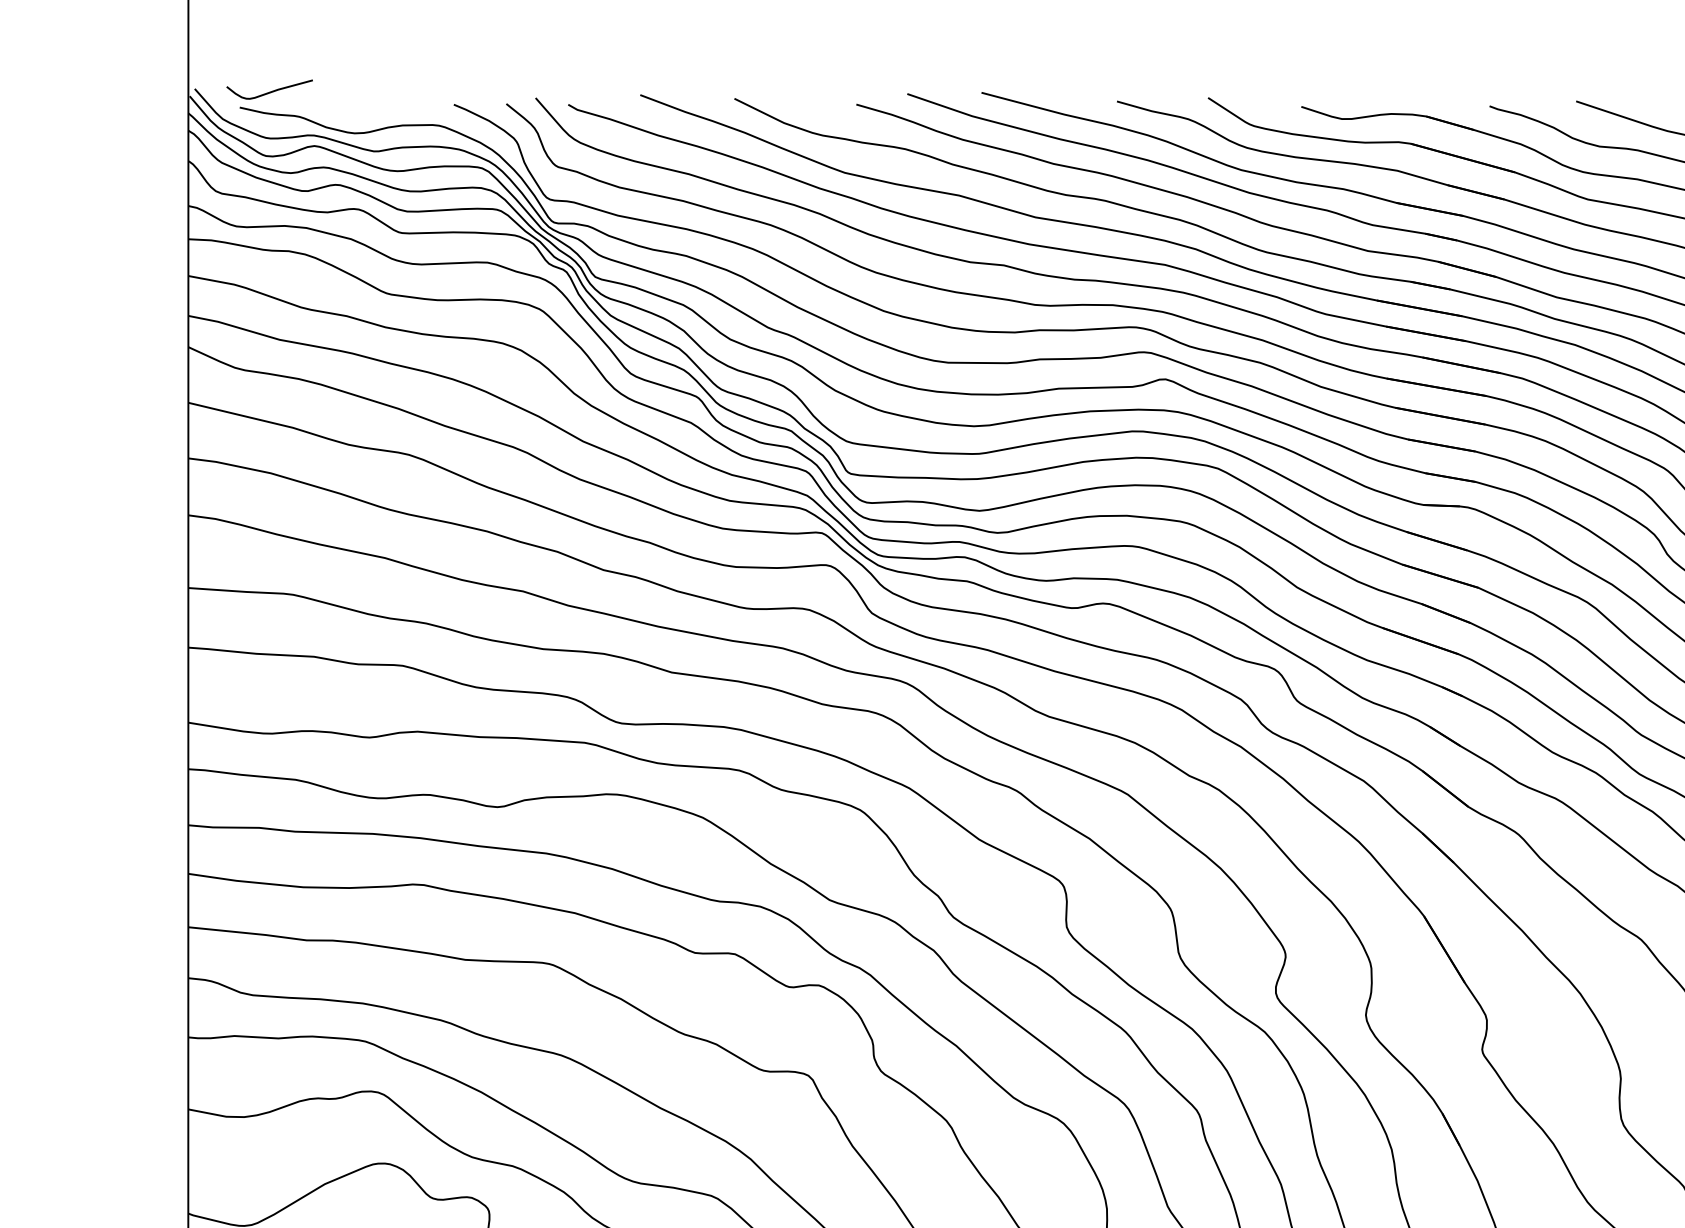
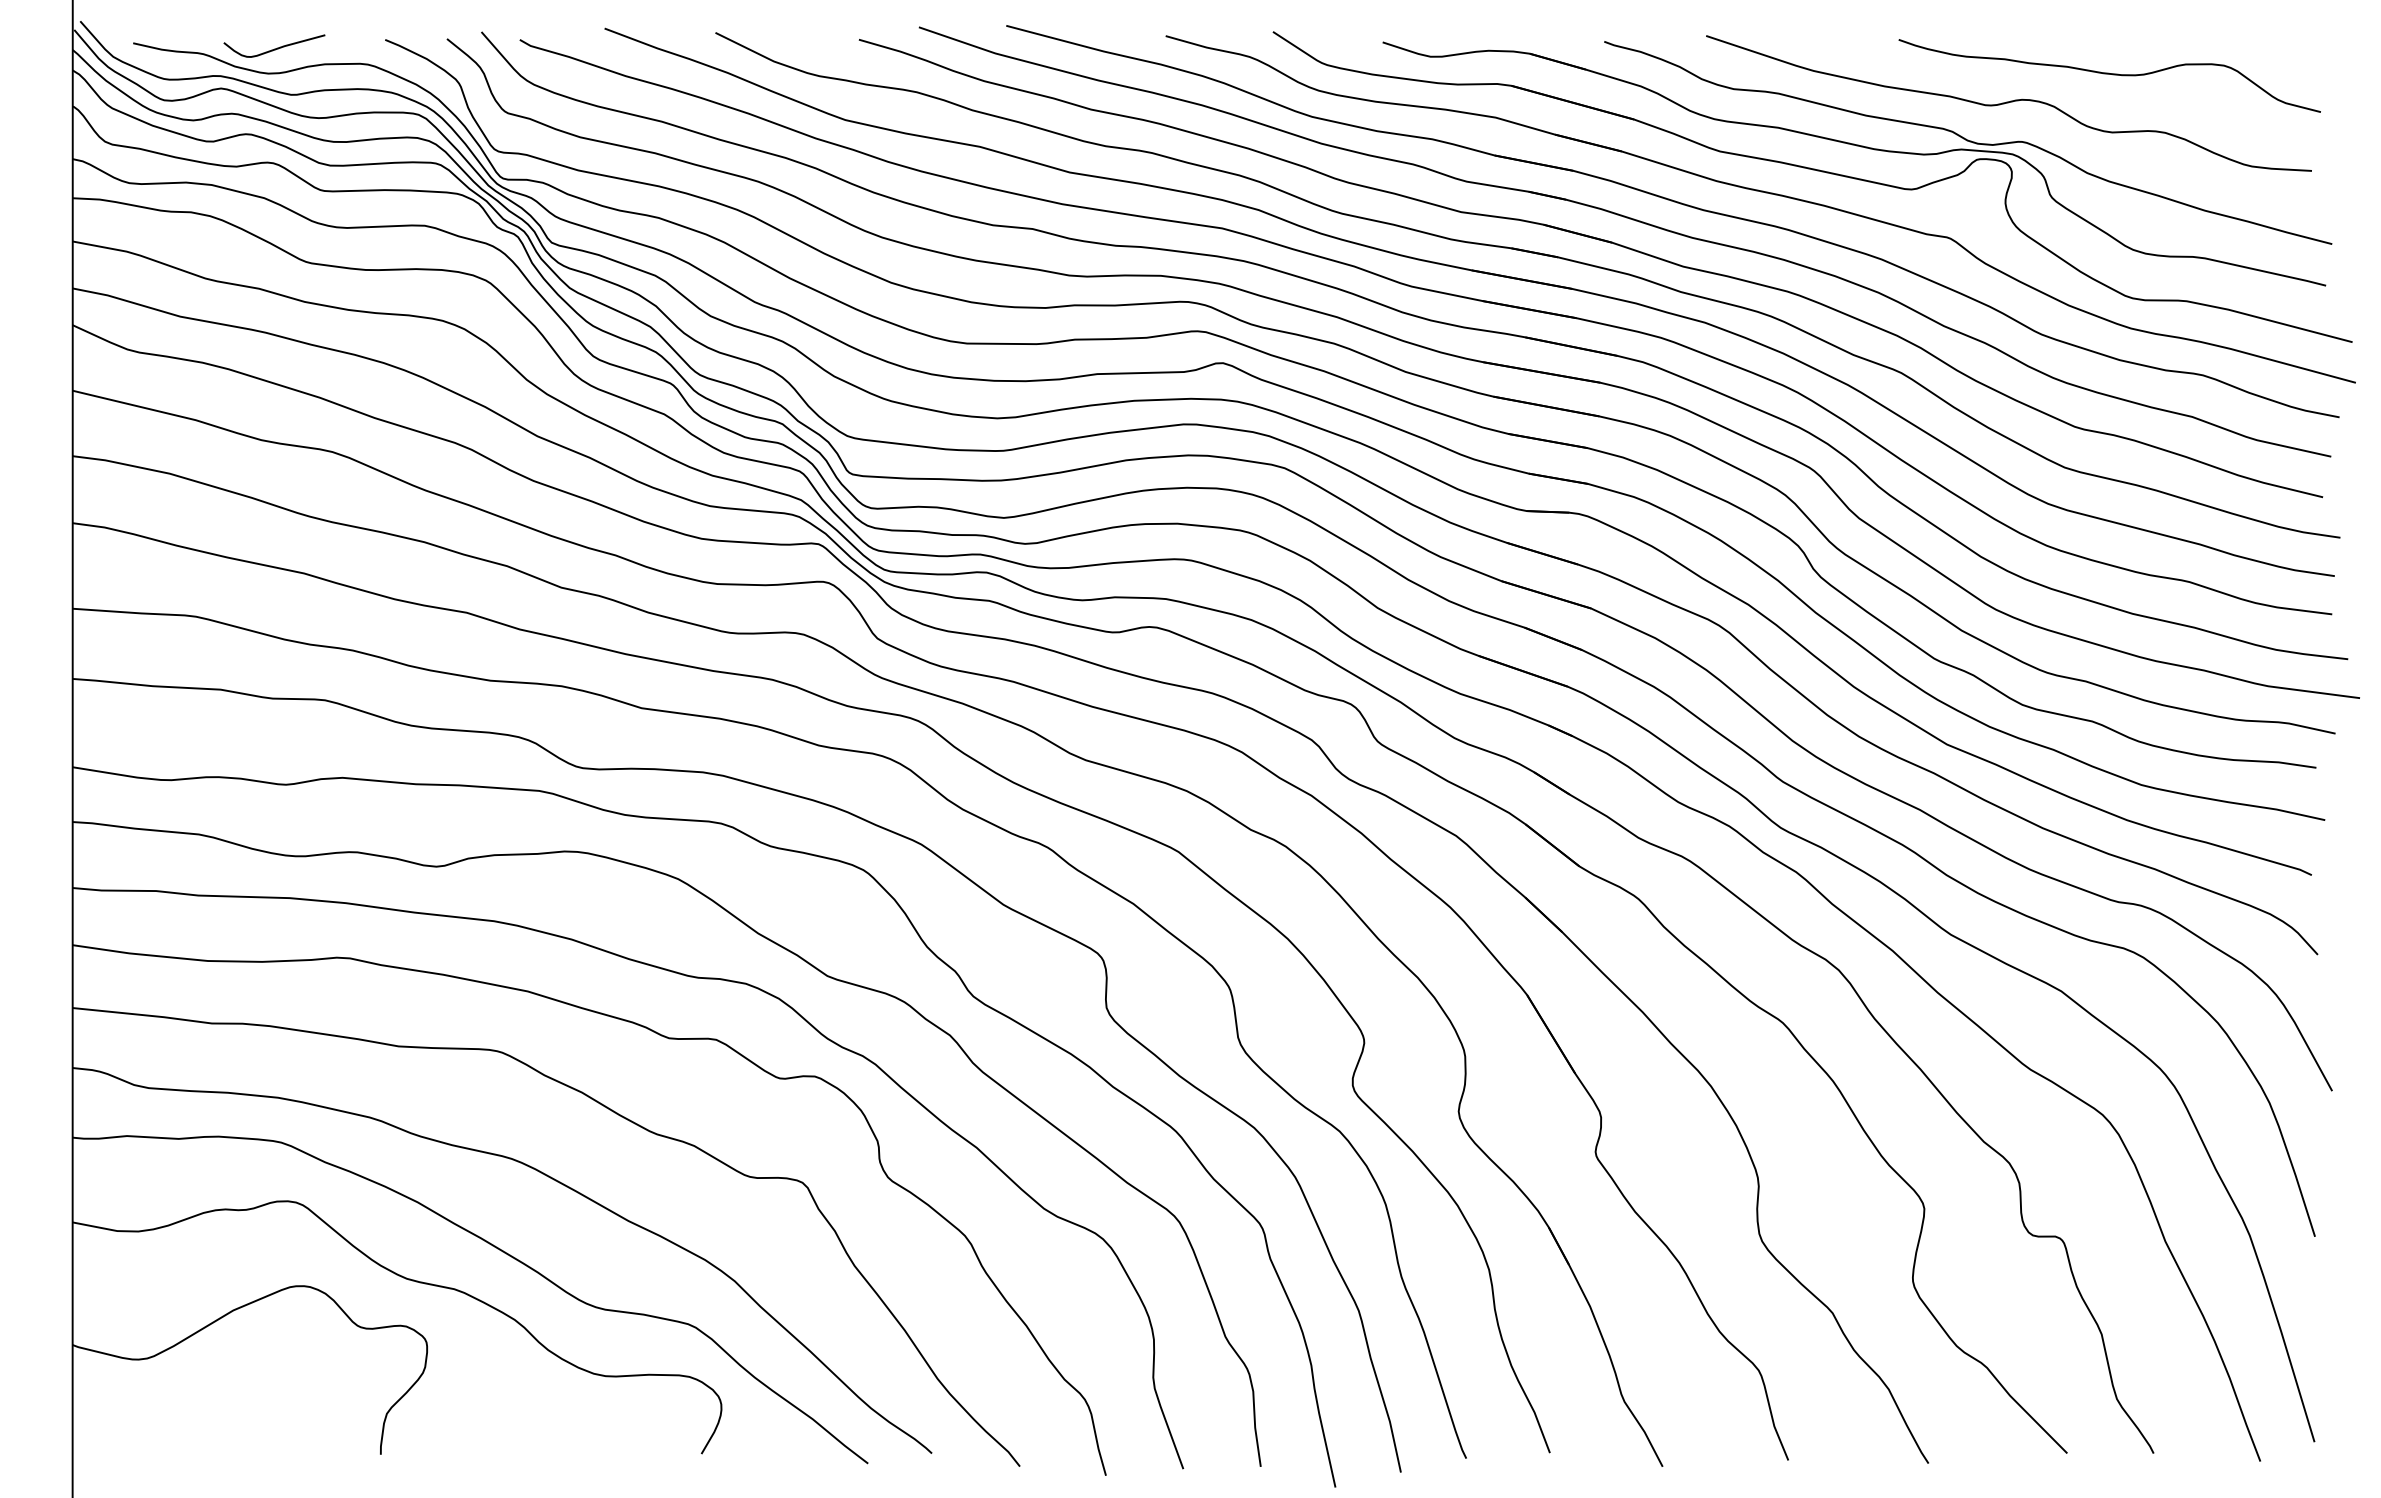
curve: (269, 91) -> (274, 48), moved

